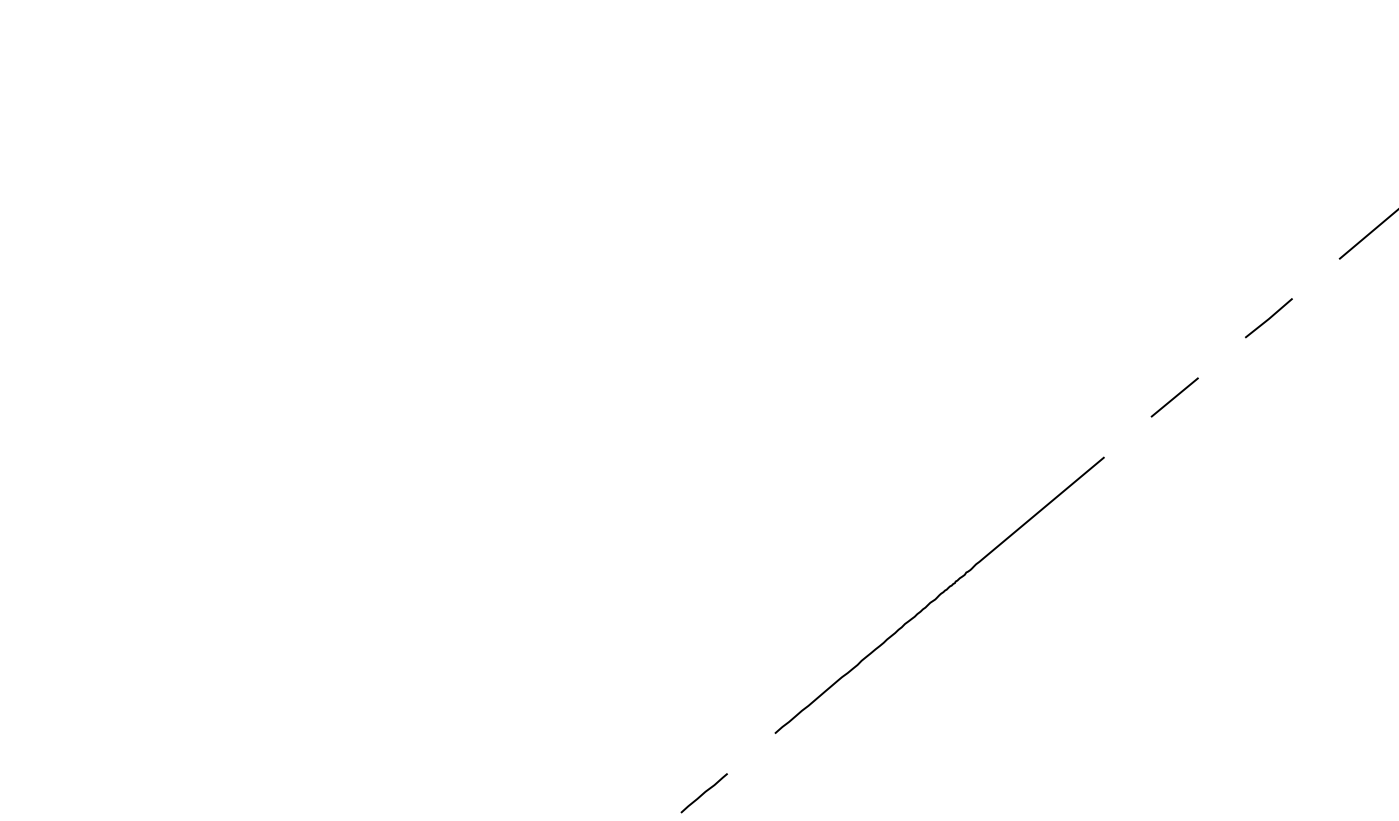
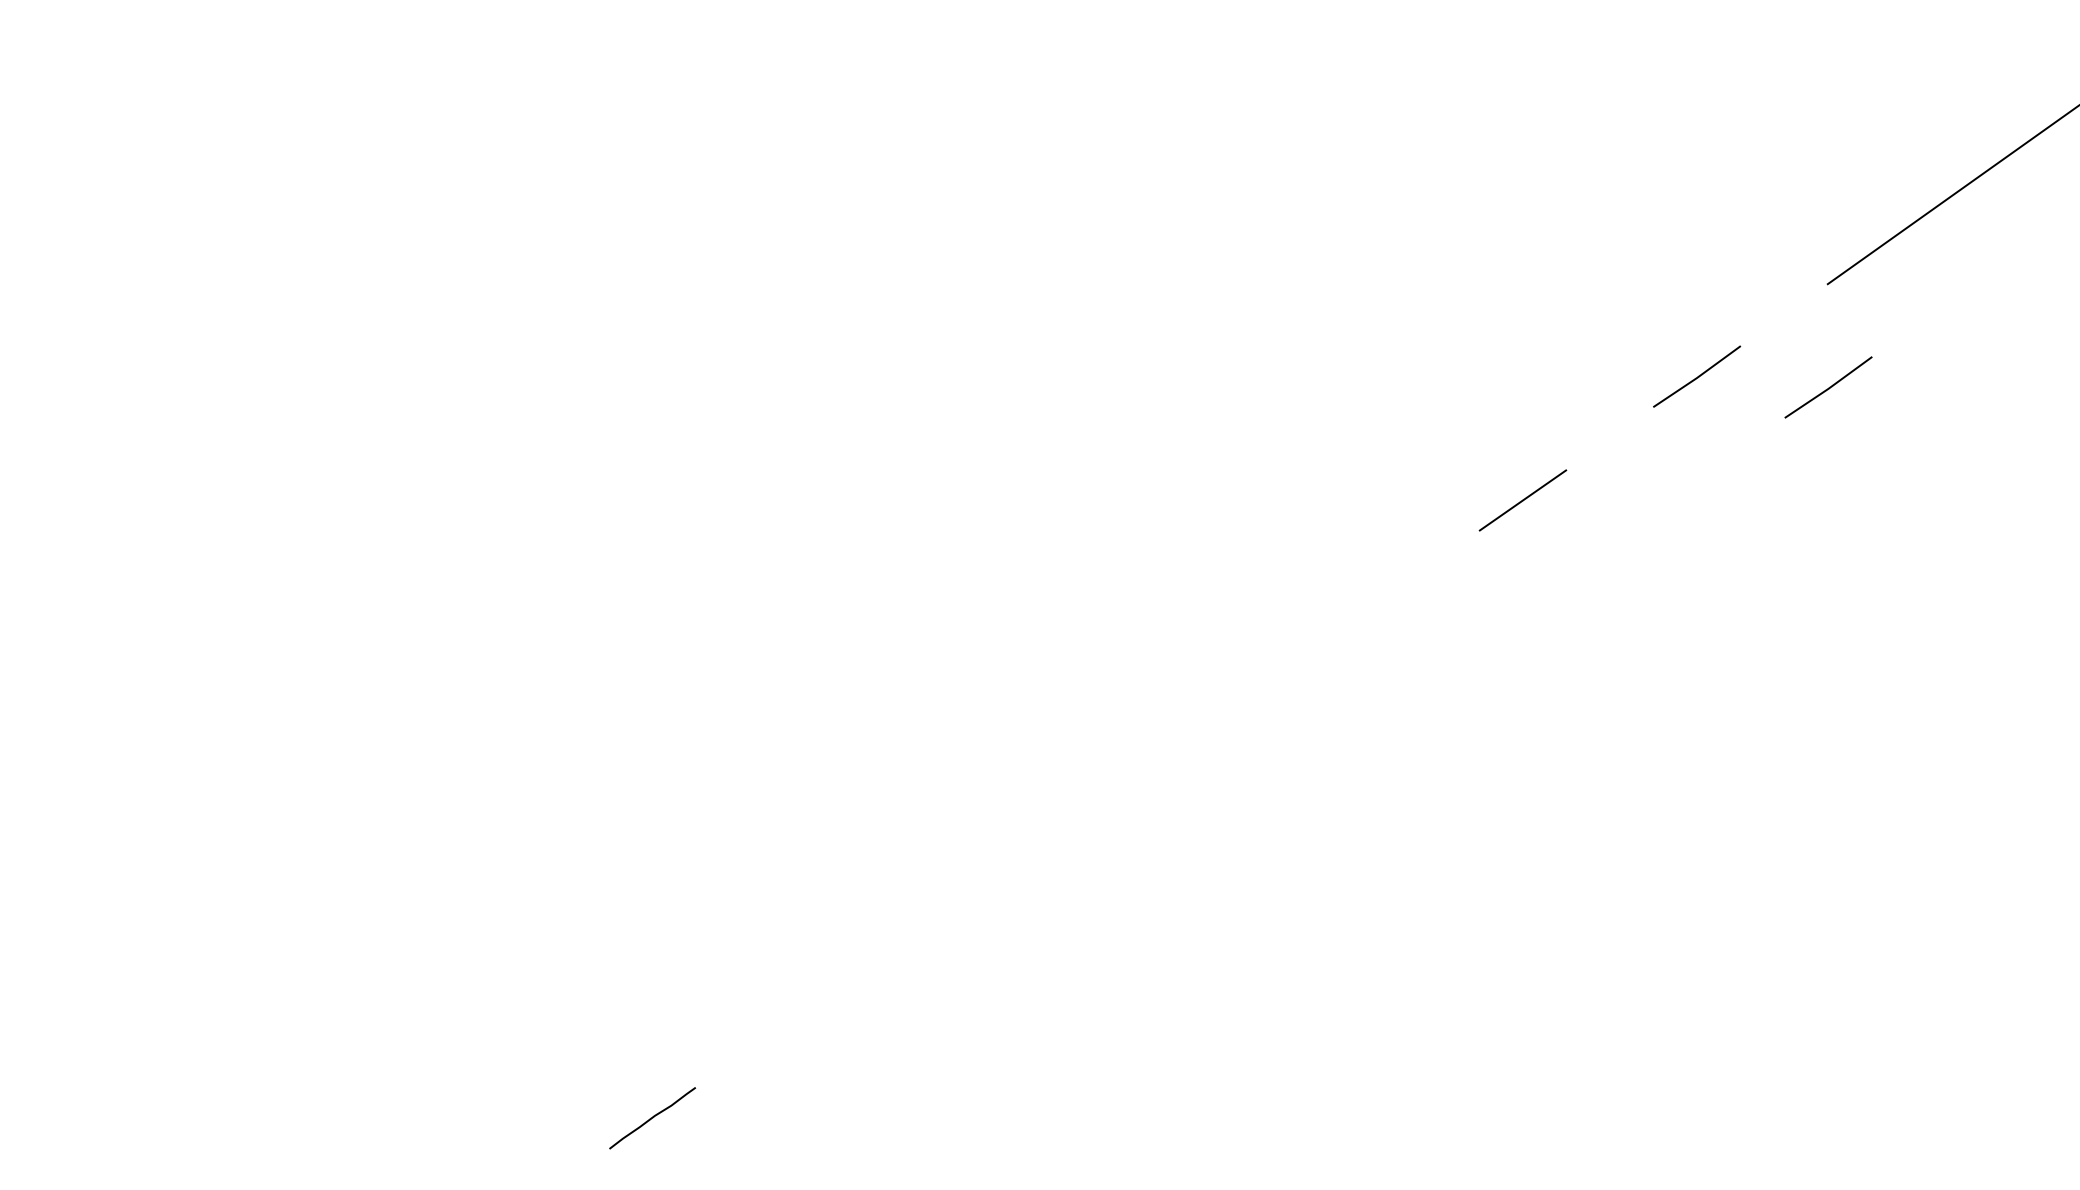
line: (1344, 318) -> (1827, 387), added
curve: (939, 594) -> (1087, 807), removed

